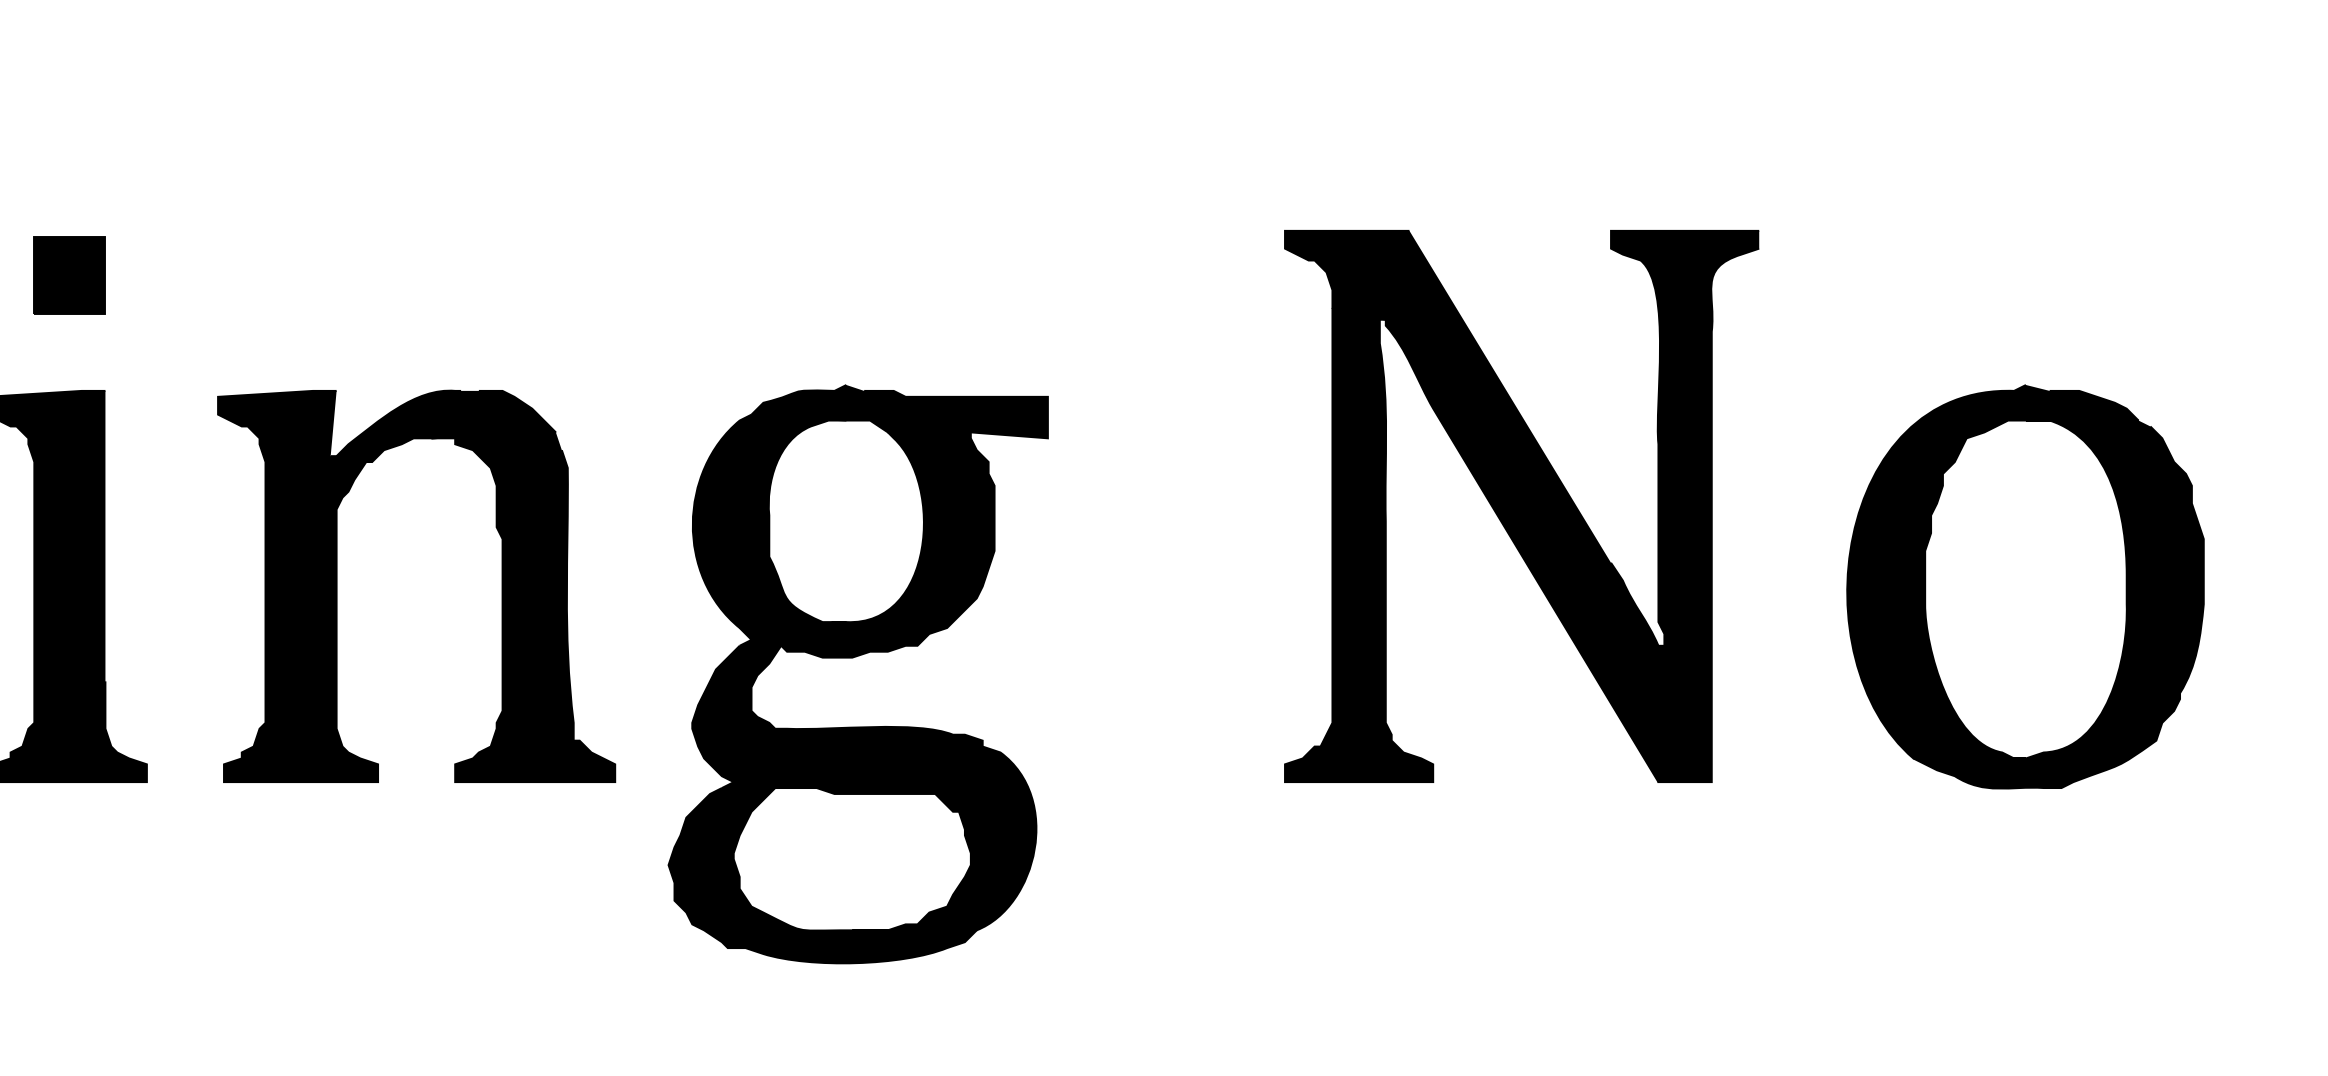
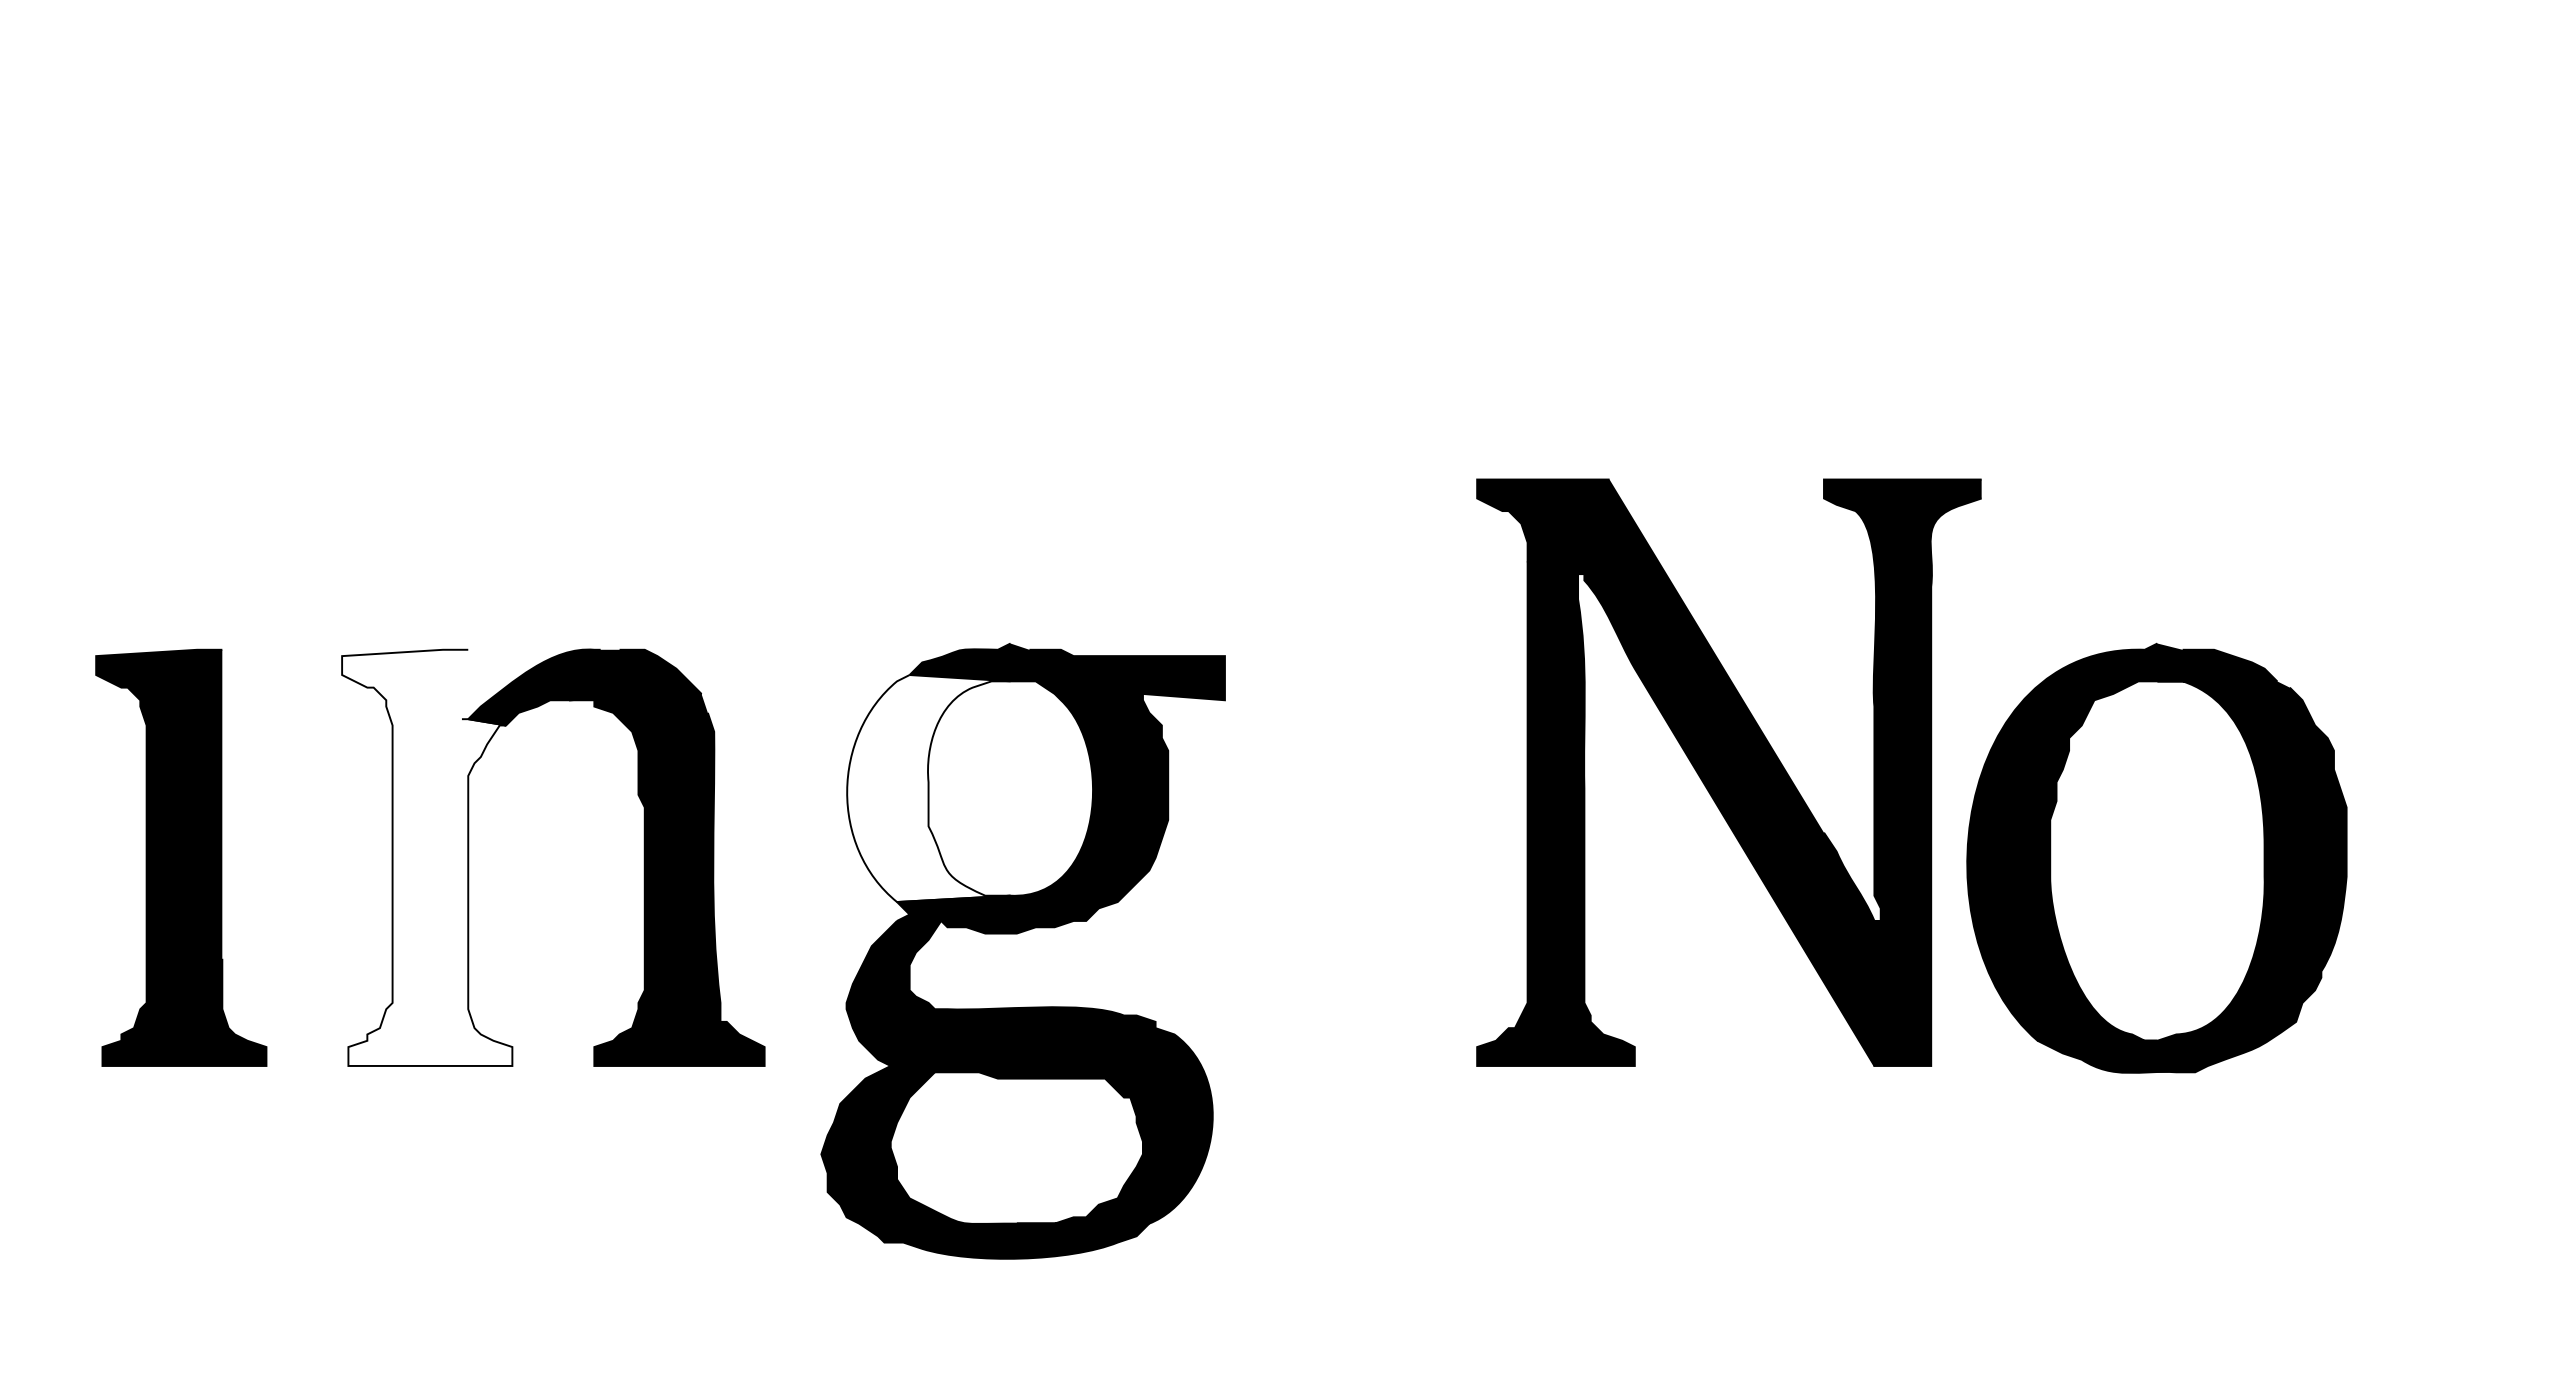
part: (69, 275) -> (184, 526), removed
fill: (769, 521) -> (928, 788), removed
fill: (298, 586) -> (427, 857), removed
part: (2025, 586) -> (2156, 857), moved

